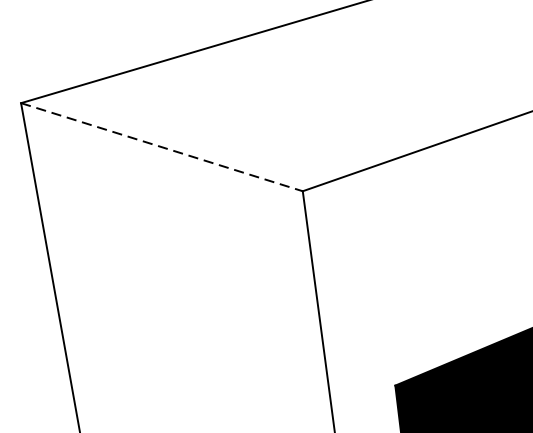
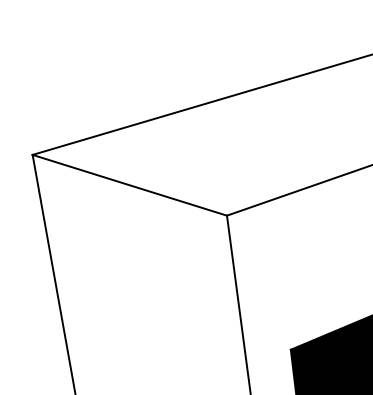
line: (161, 147) -> (129, 185), dashed -> solid

